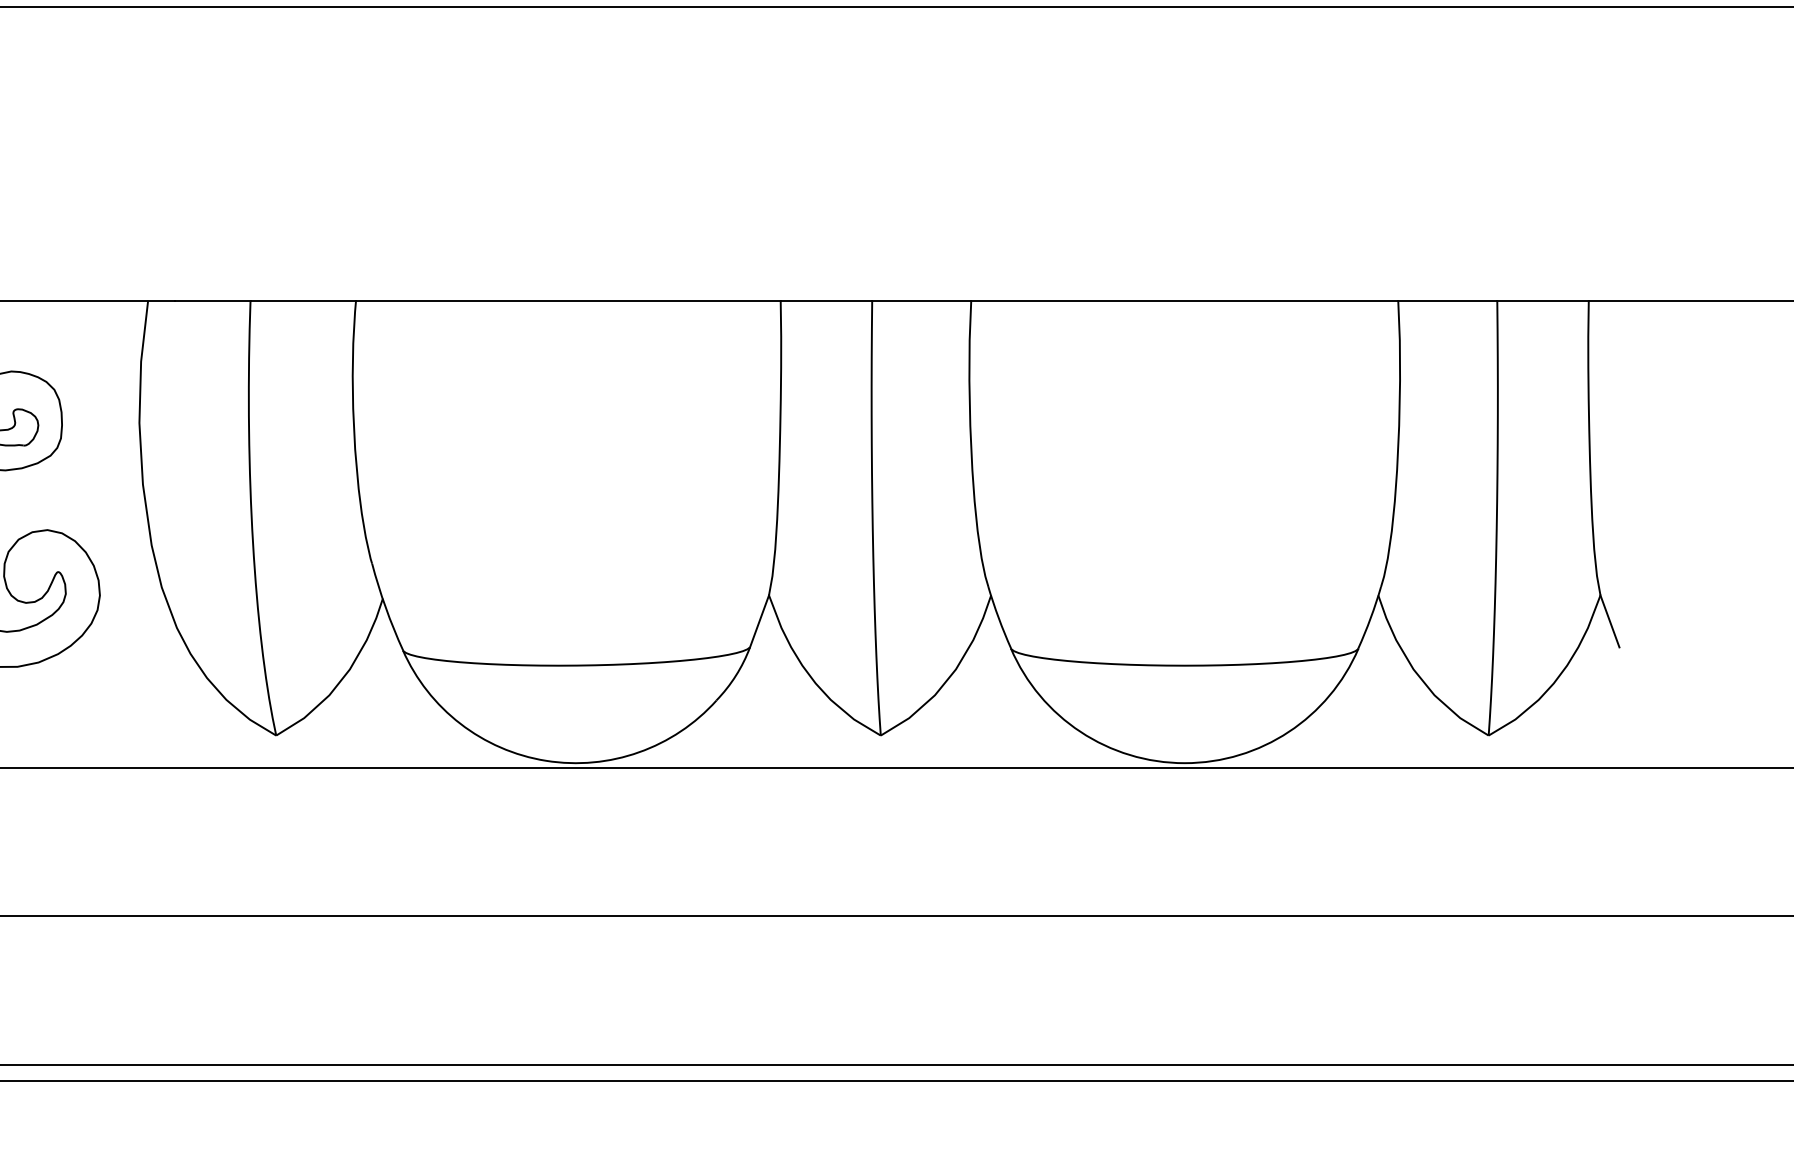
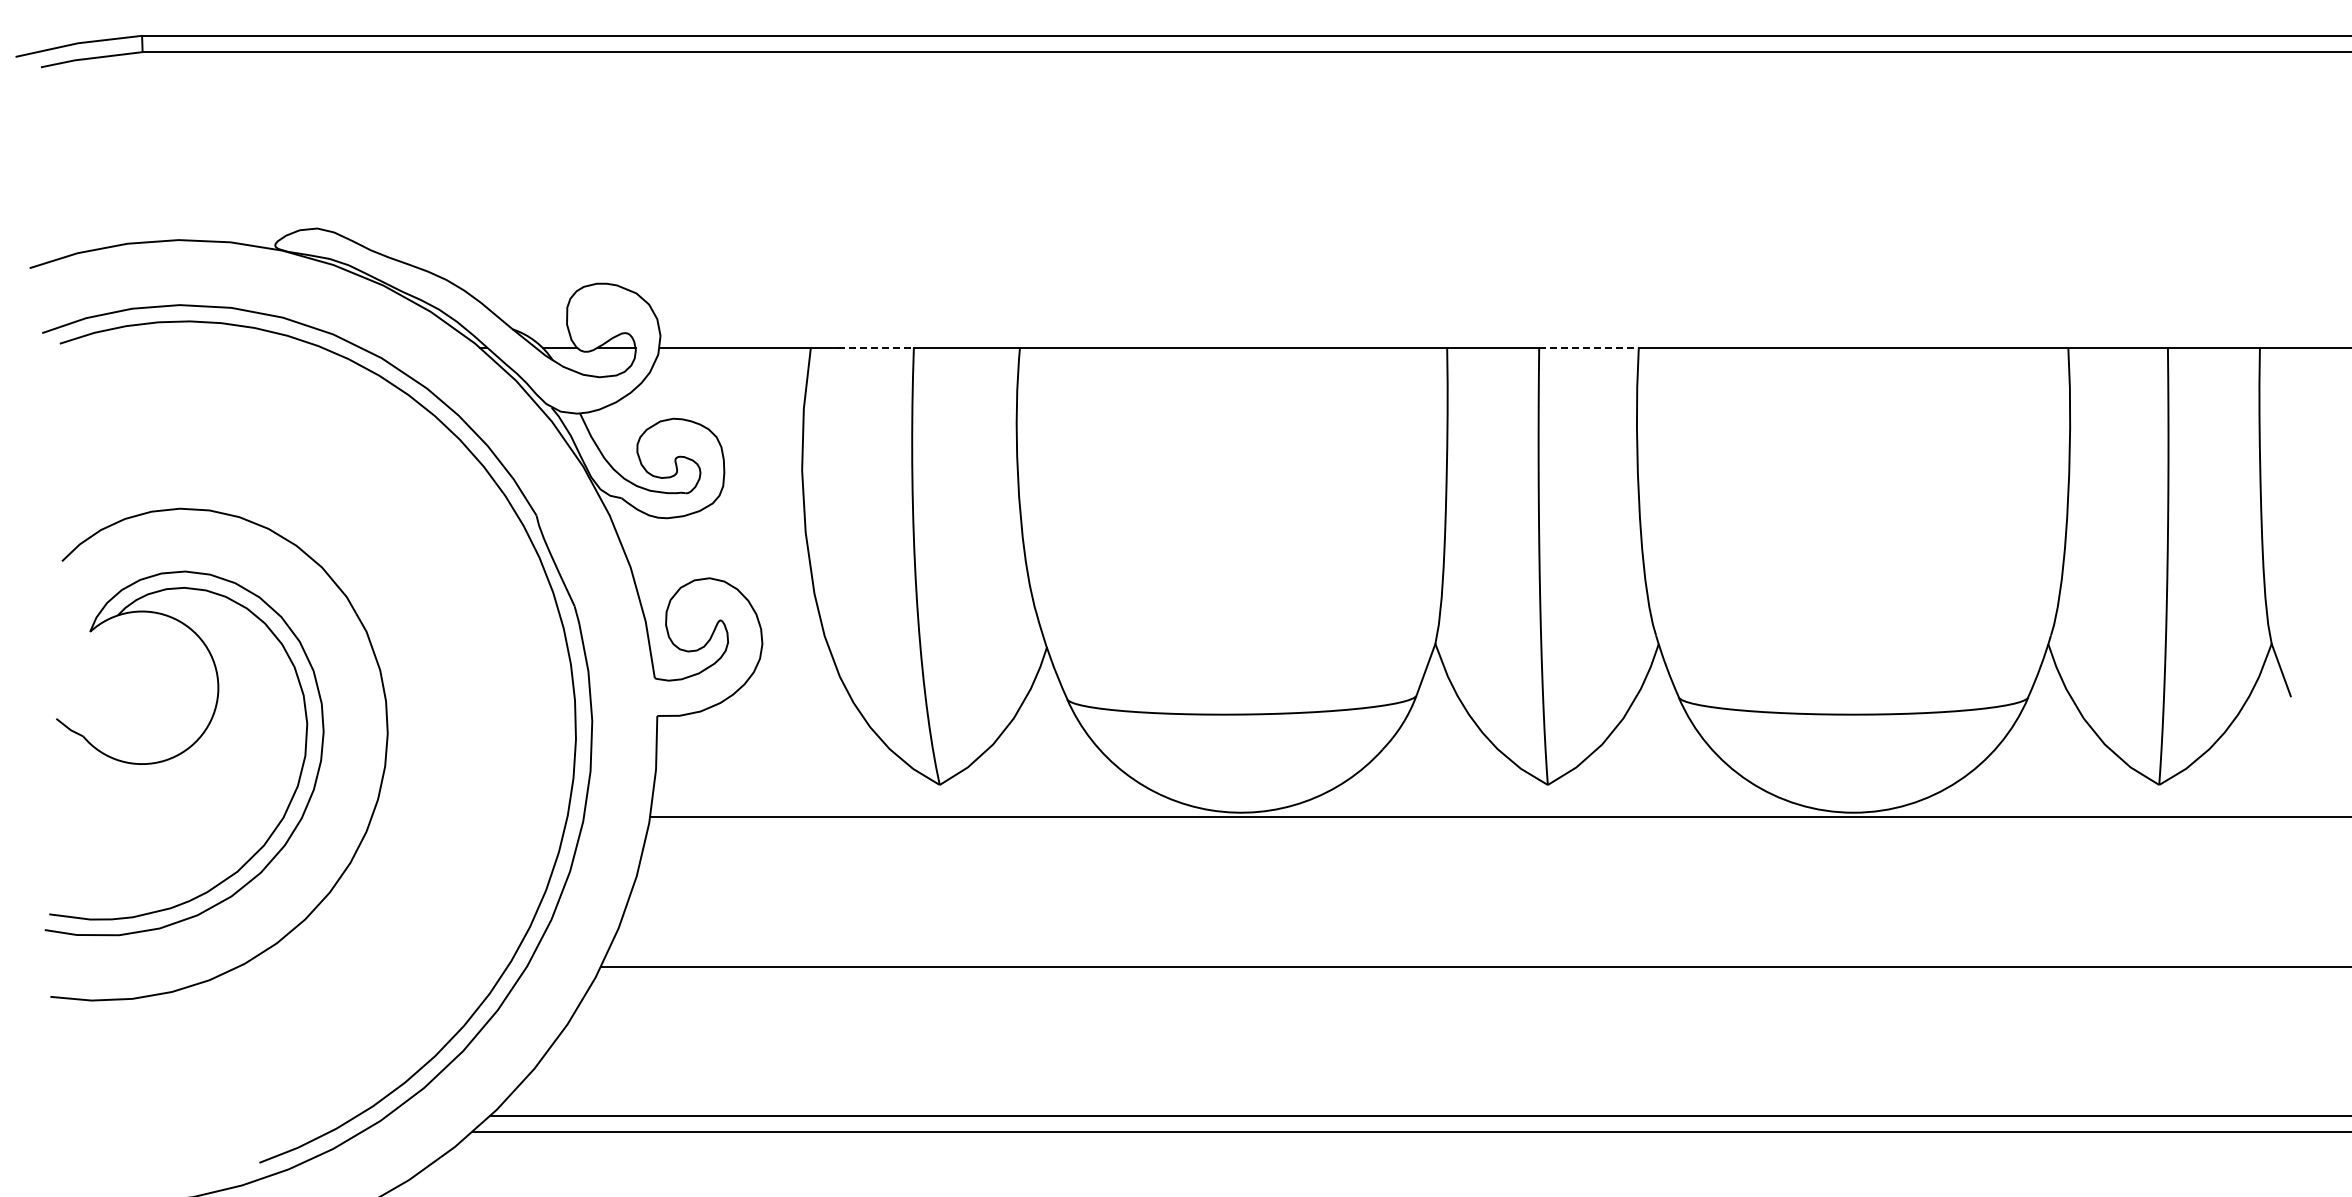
line: (213, 300) -> (876, 347), solid -> dashed
line: (922, 300) -> (1589, 347), solid -> dashed

